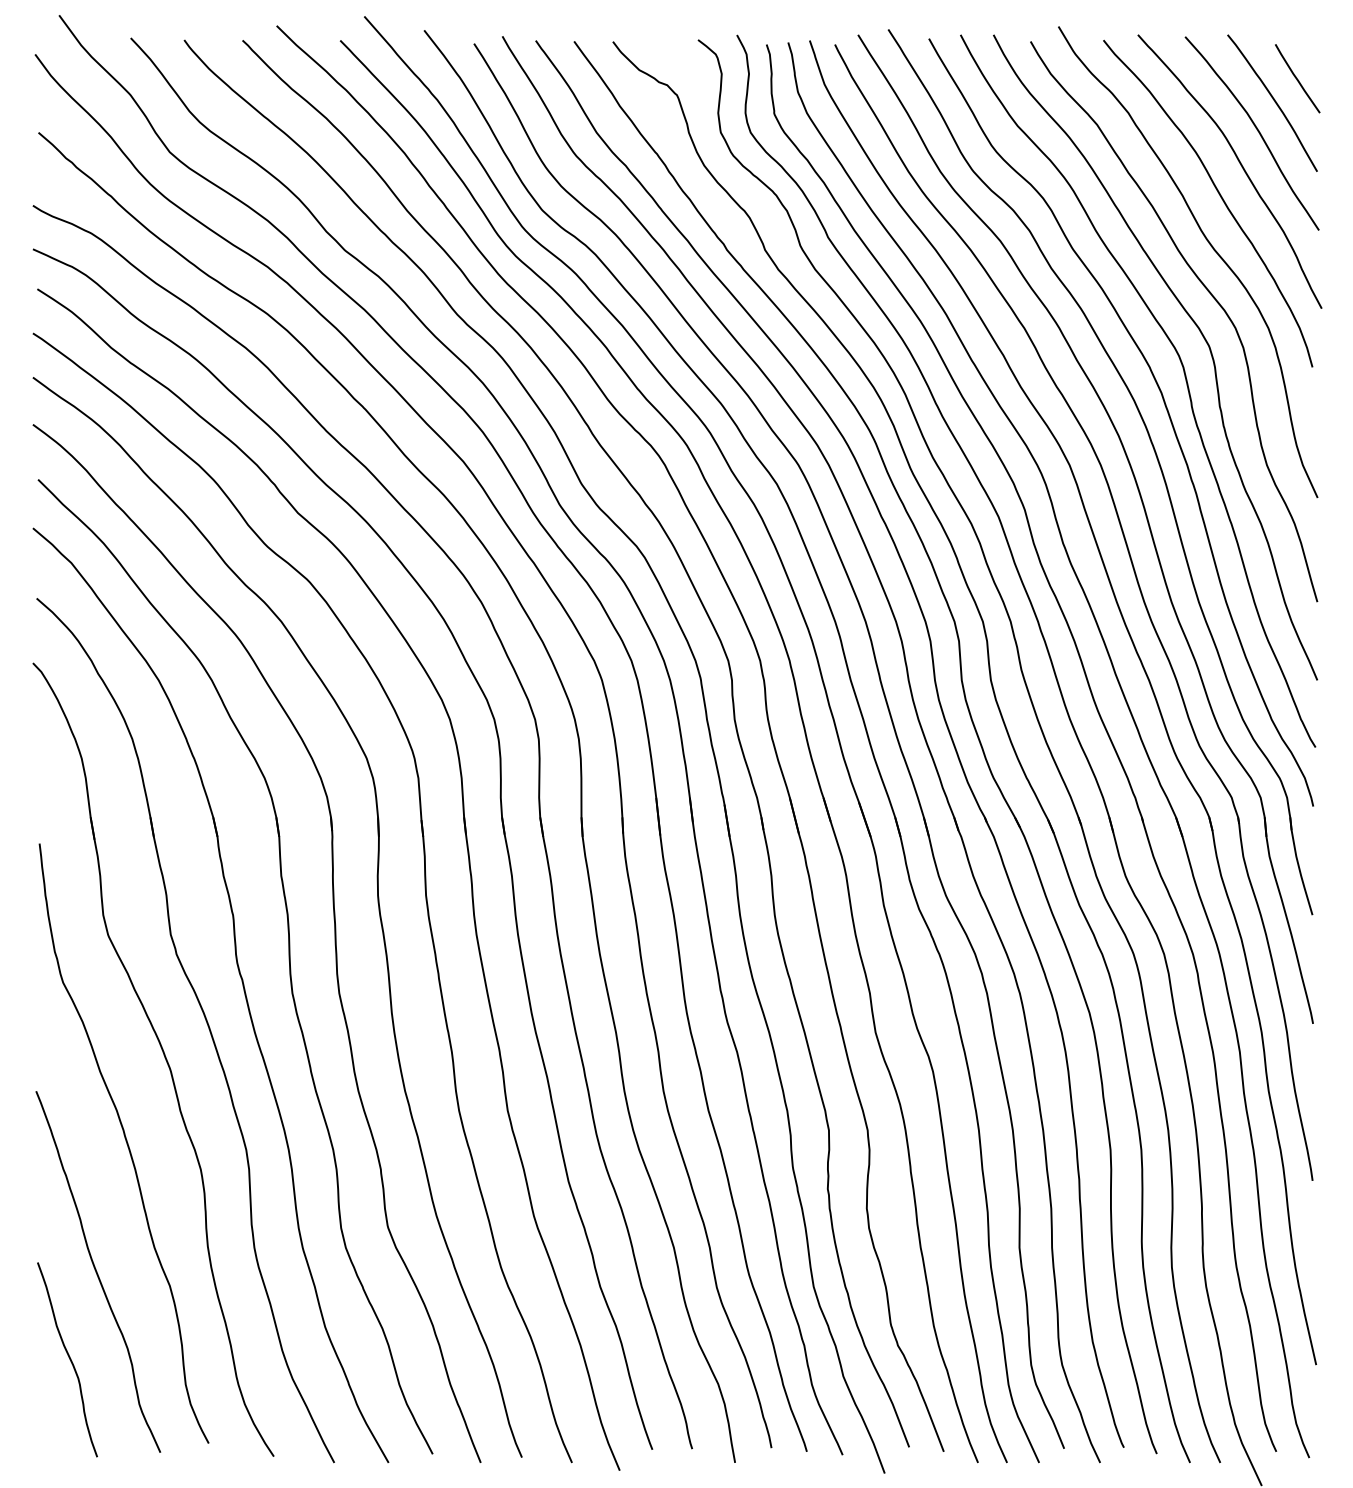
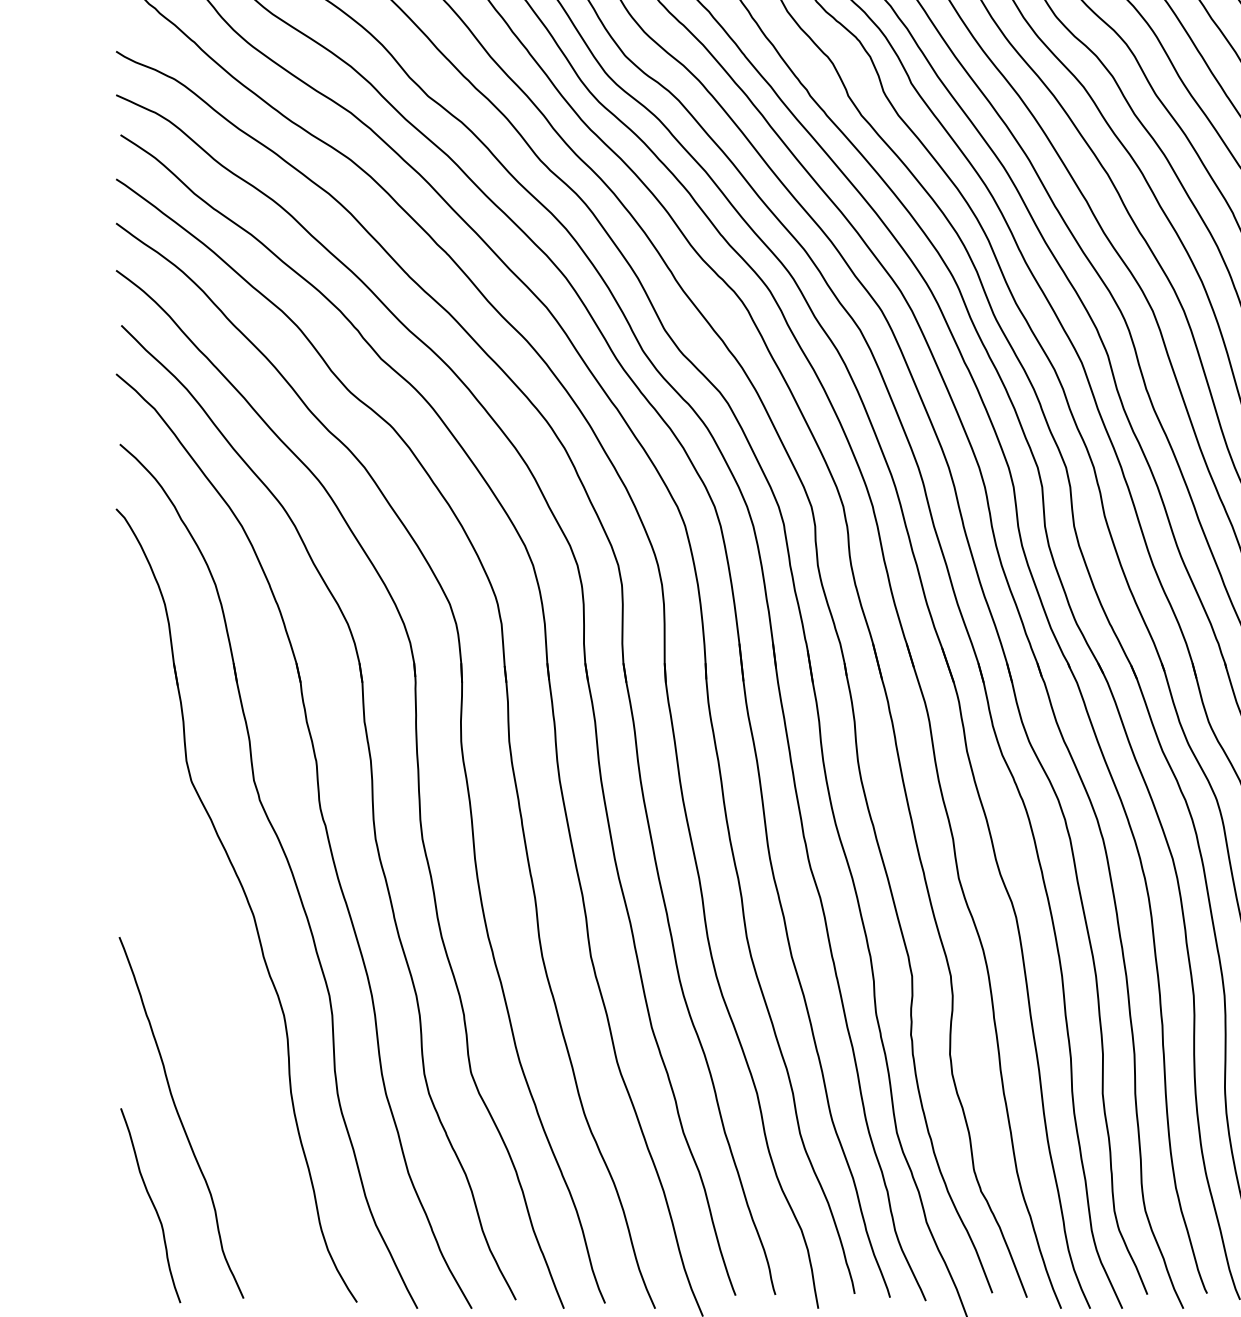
curve: (125, 1141) -> (208, 987), removed

